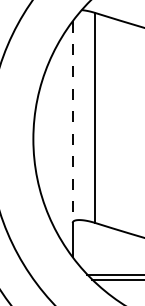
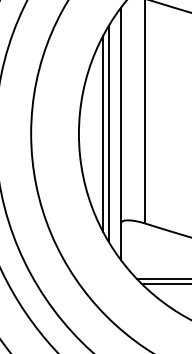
line: (73, 122) -> (121, 115), dashed -> solid
line: (56, 138) -> (103, 133), added
line: (61, 138) -> (108, 133), added

